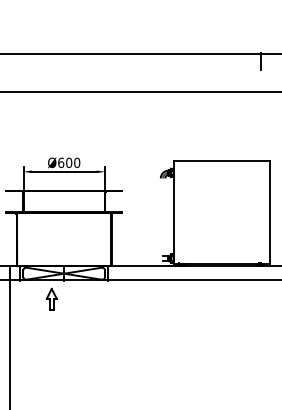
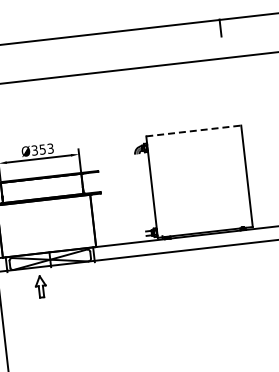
line: (222, 161) -> (194, 130), solid -> dashed
text: (69, 162) -> (43, 149), Ø600 -> Ø353

